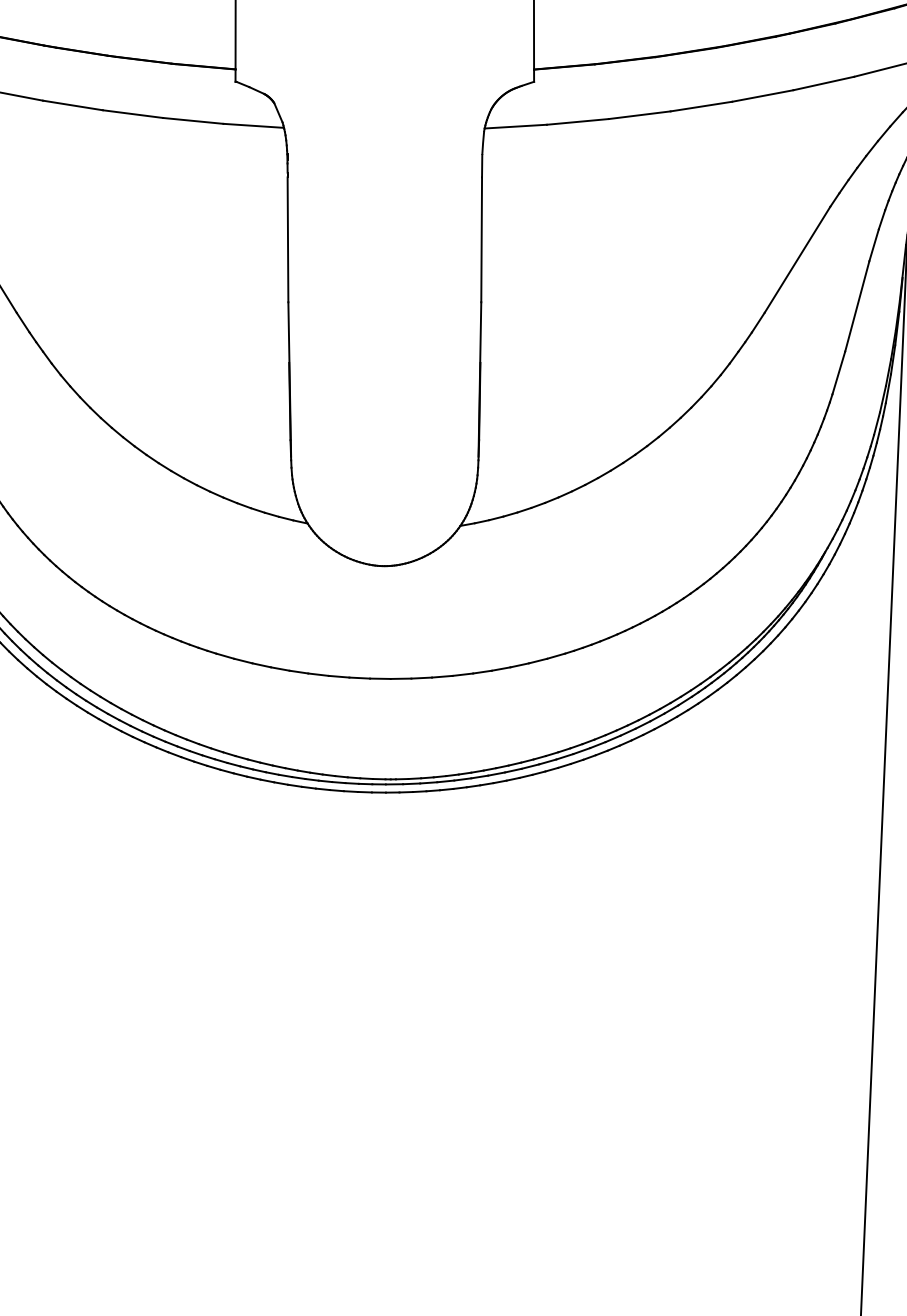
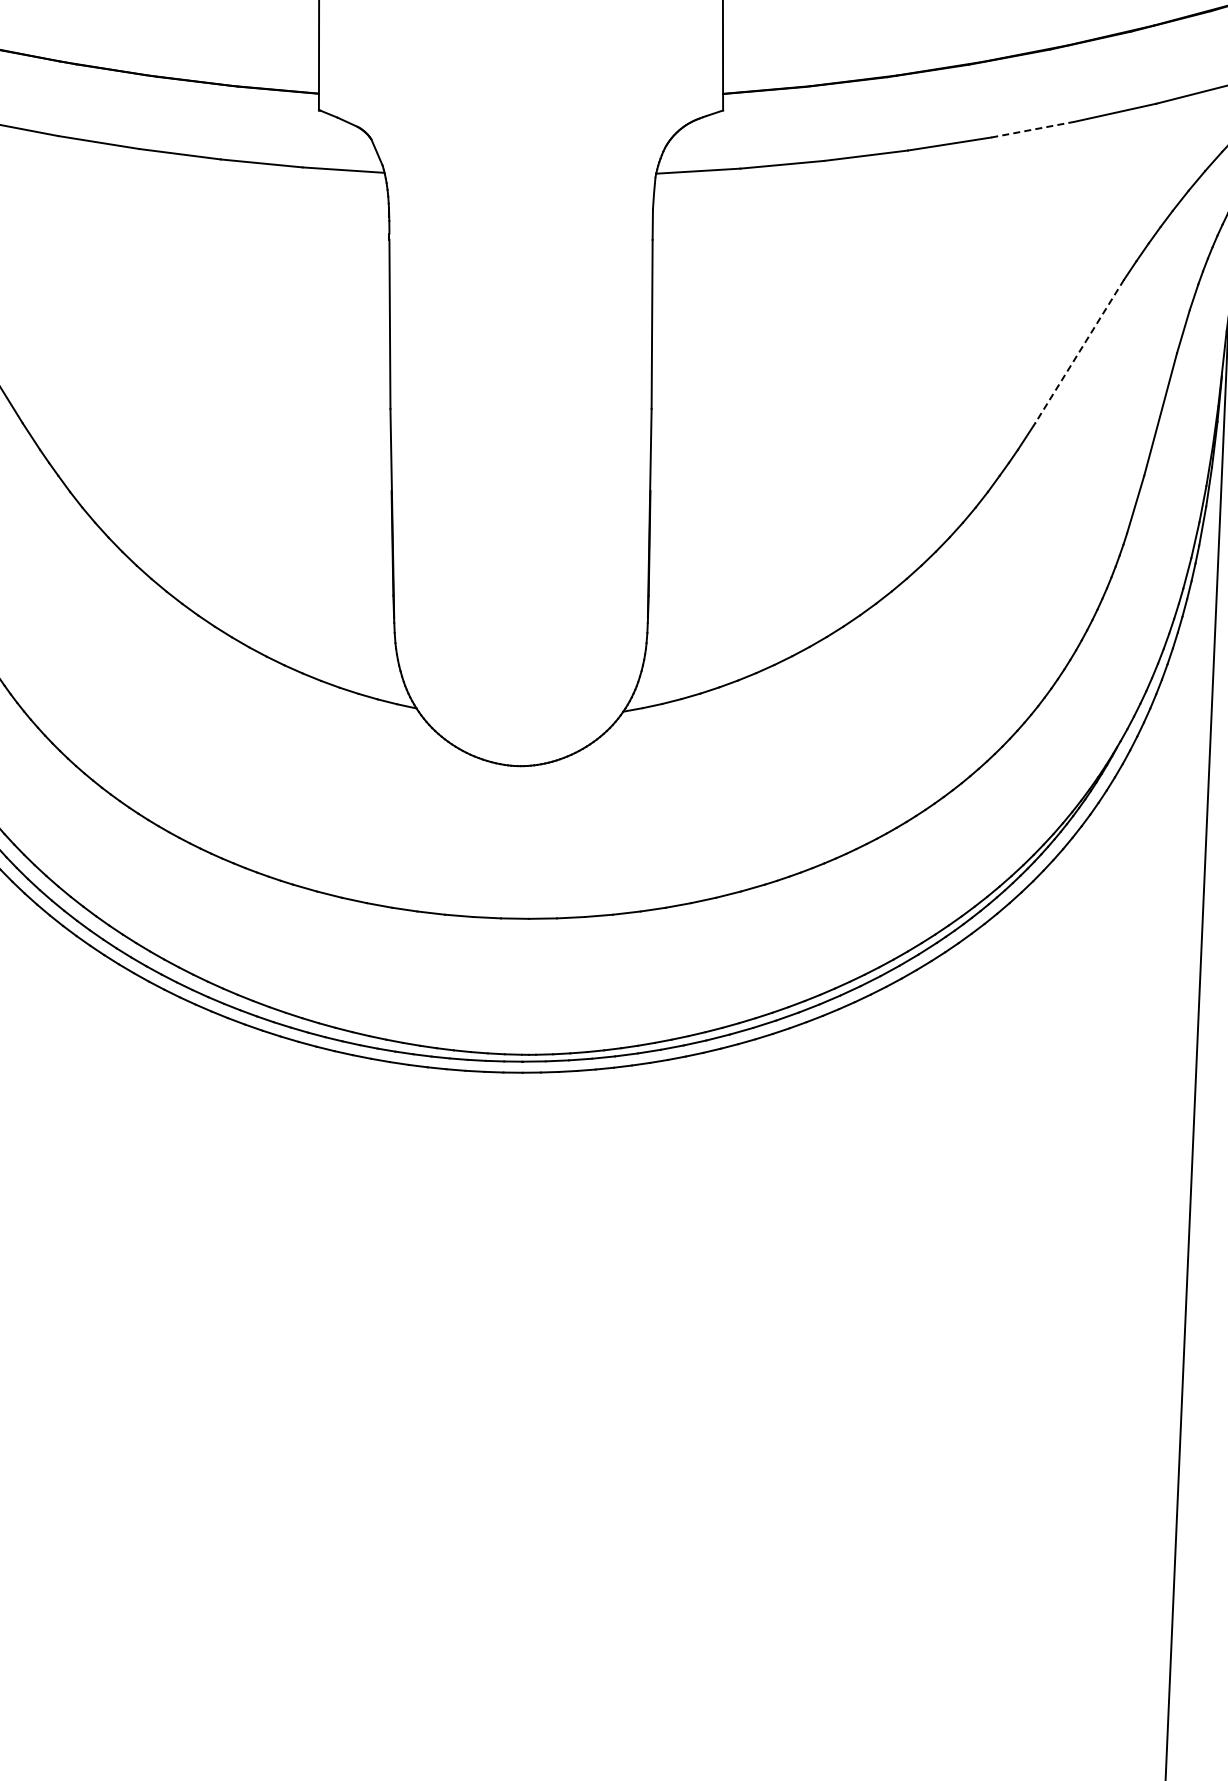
line: (763, 95) -> (1033, 129), solid -> dashed
line: (797, 259) -> (1079, 351), solid -> dashed

